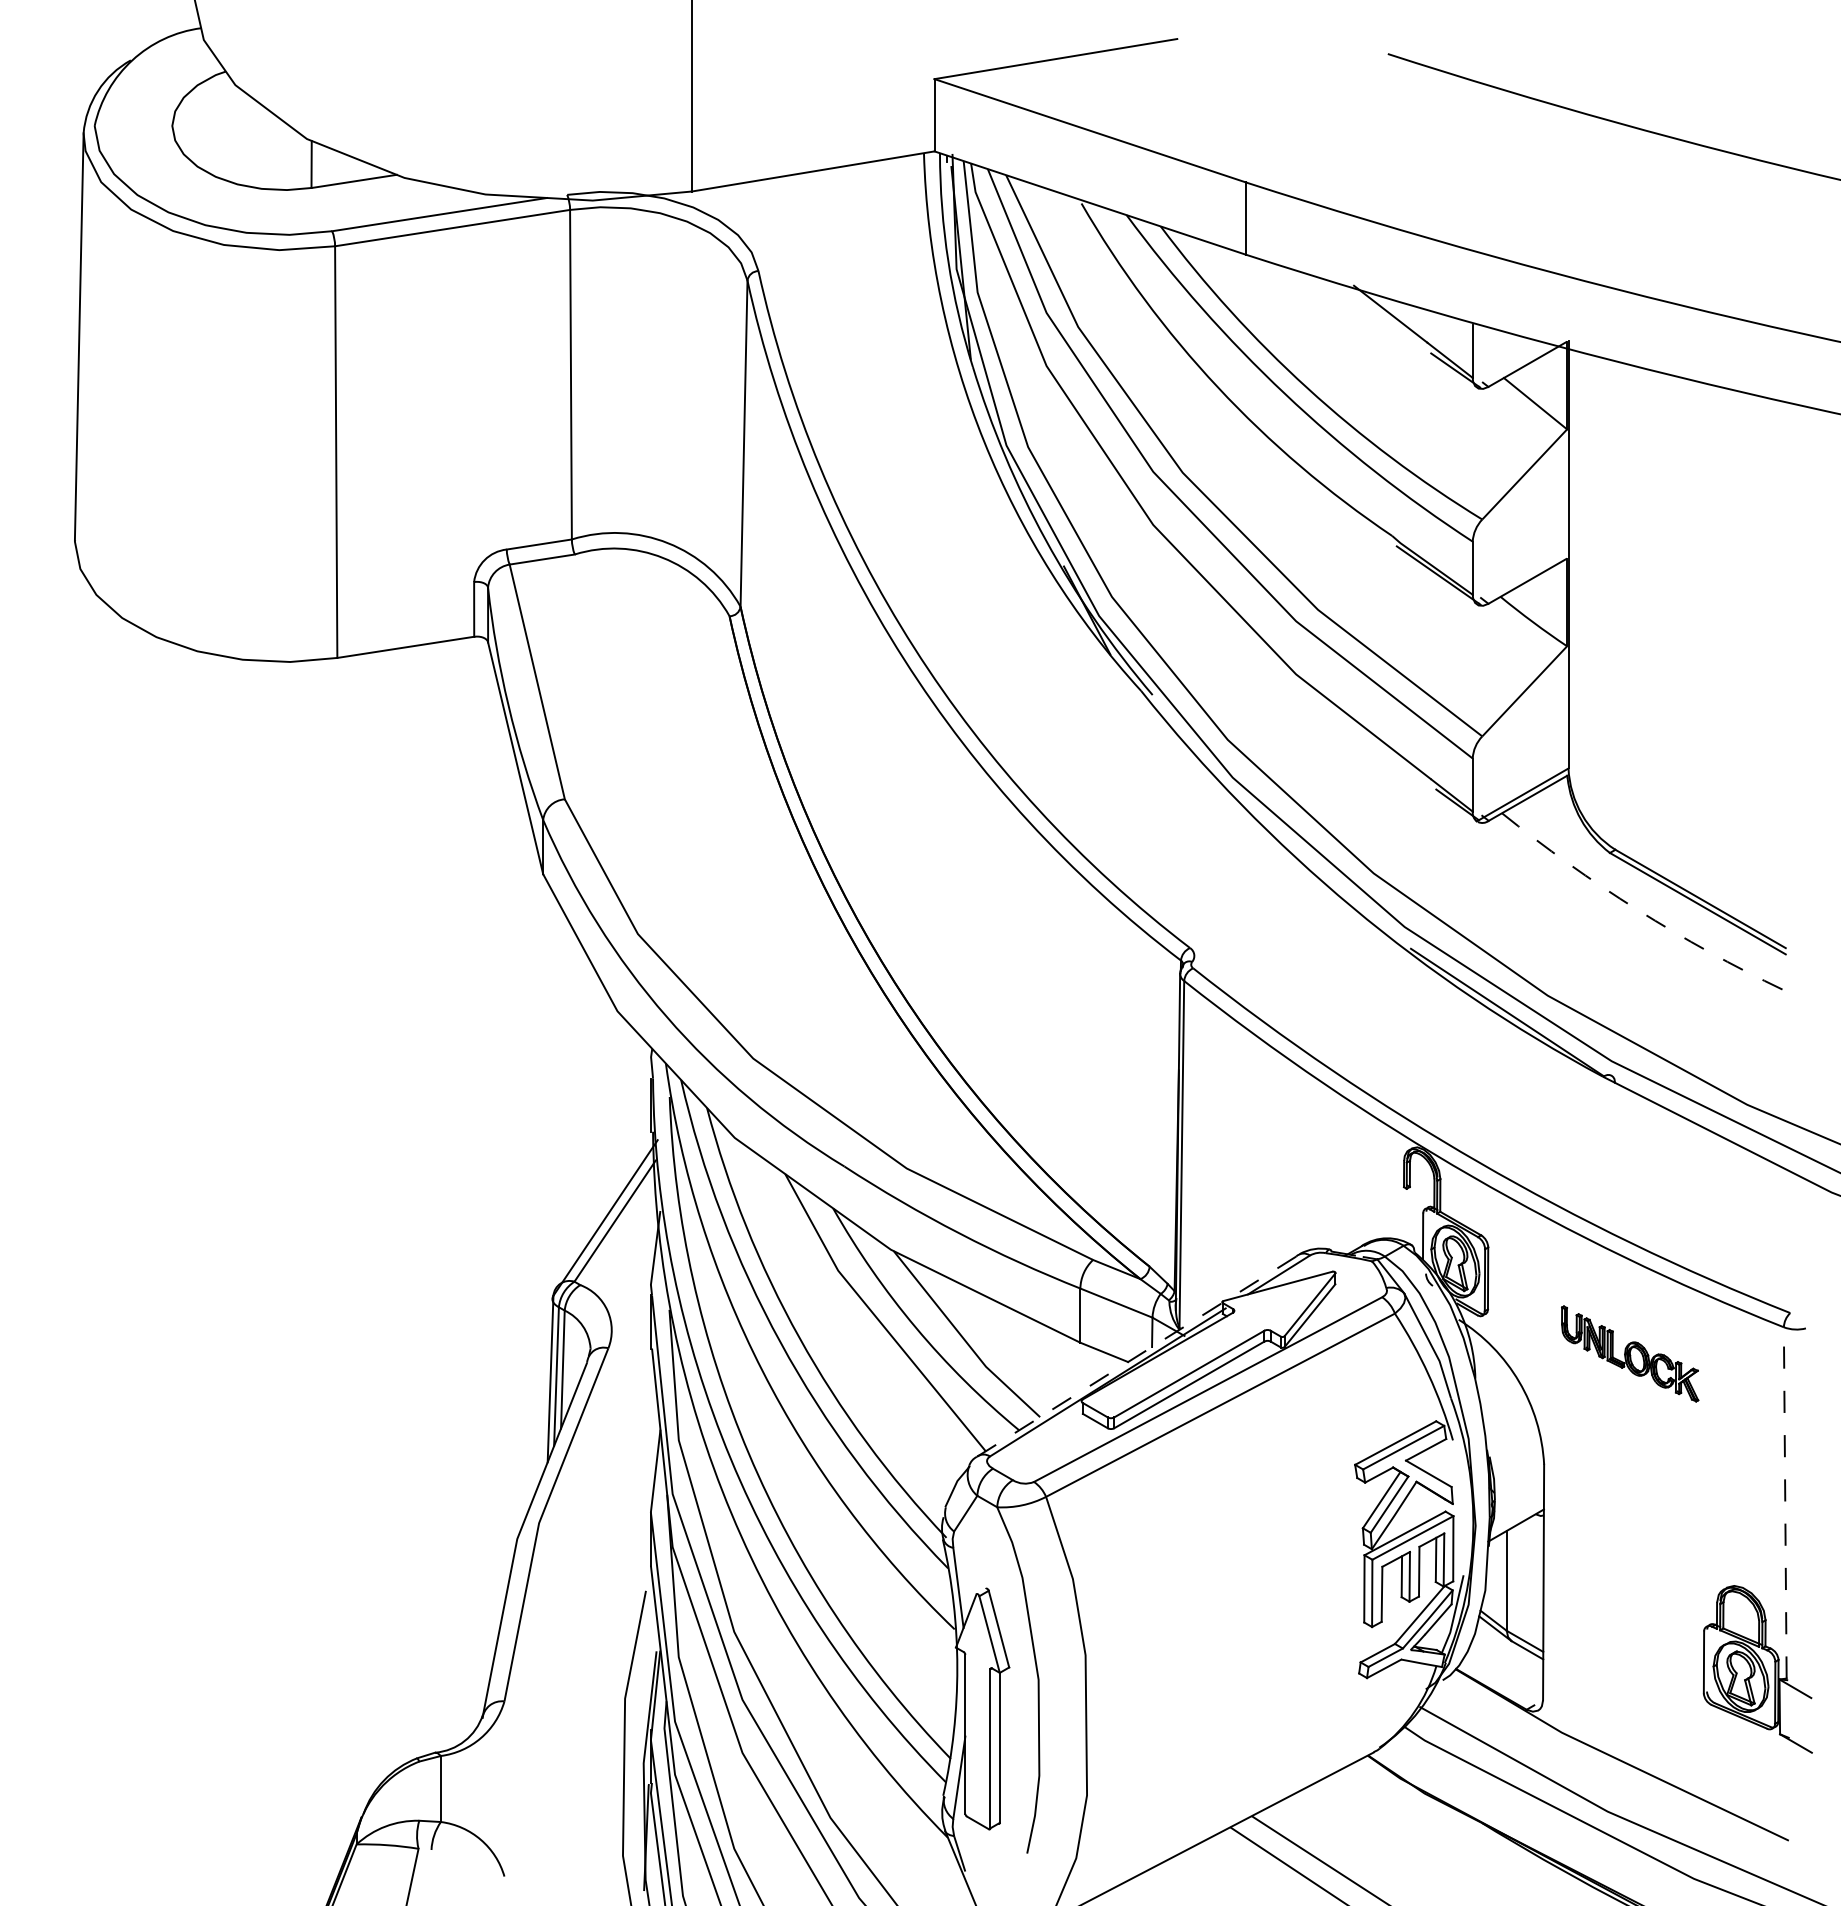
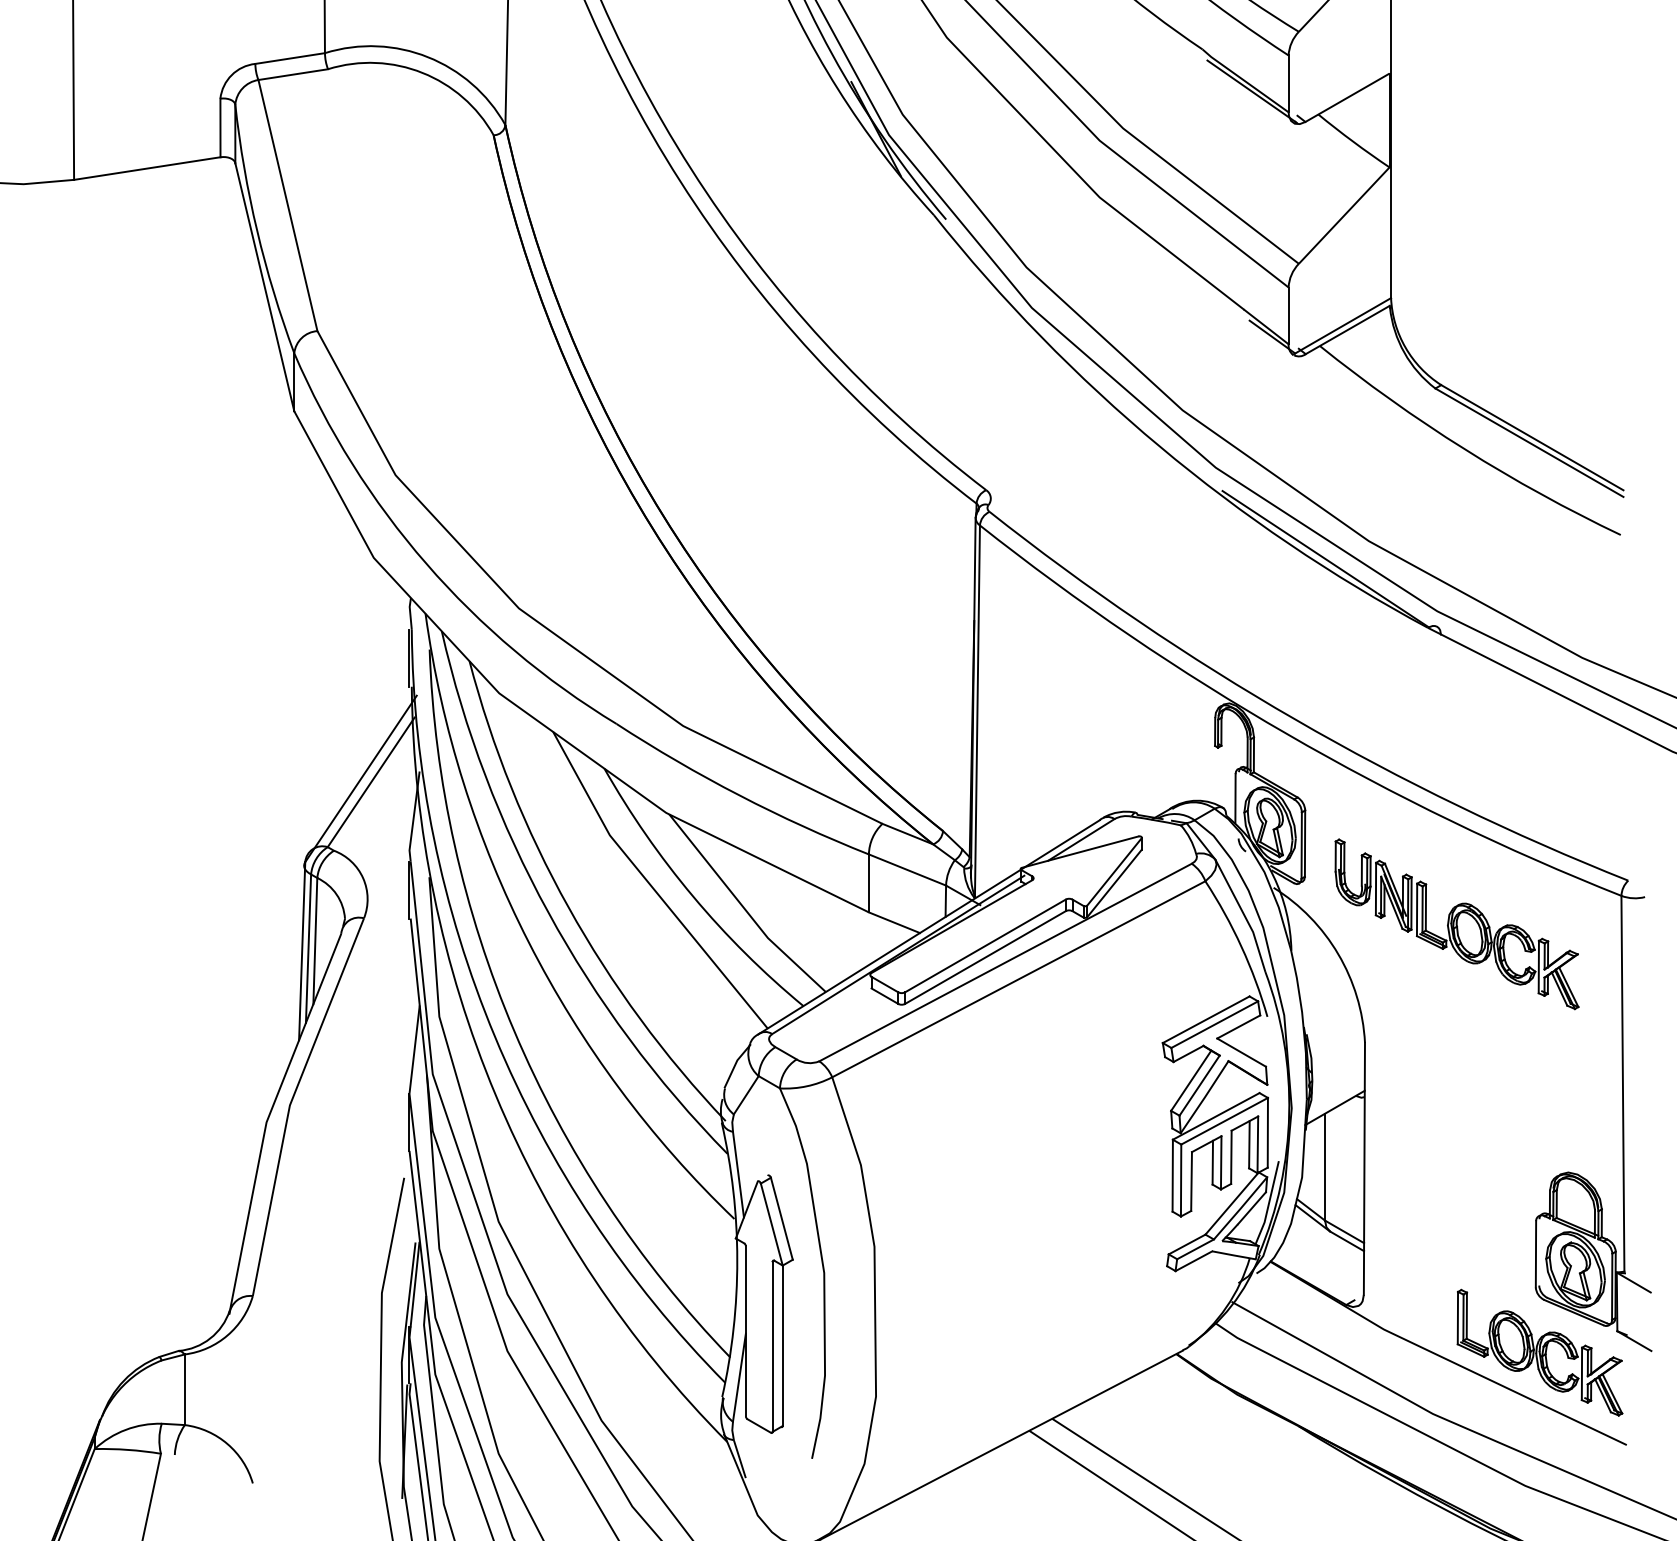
arc: (1637, 909) -> (1464, 448), dashed -> solid
part: (1629, 1353) -> (1456, 923), size x1.67
line: (1136, 1357) -> (928, 928), dashed -> solid
line: (1785, 1502) -> (1623, 1083), dashed -> solid
part: (1707, 1754) -> (1539, 1352), added

